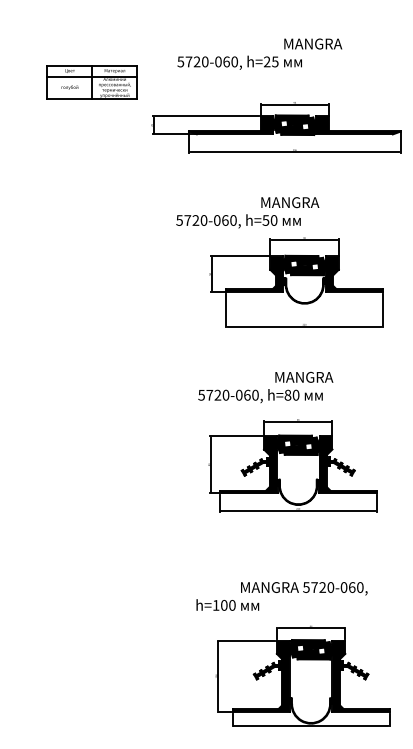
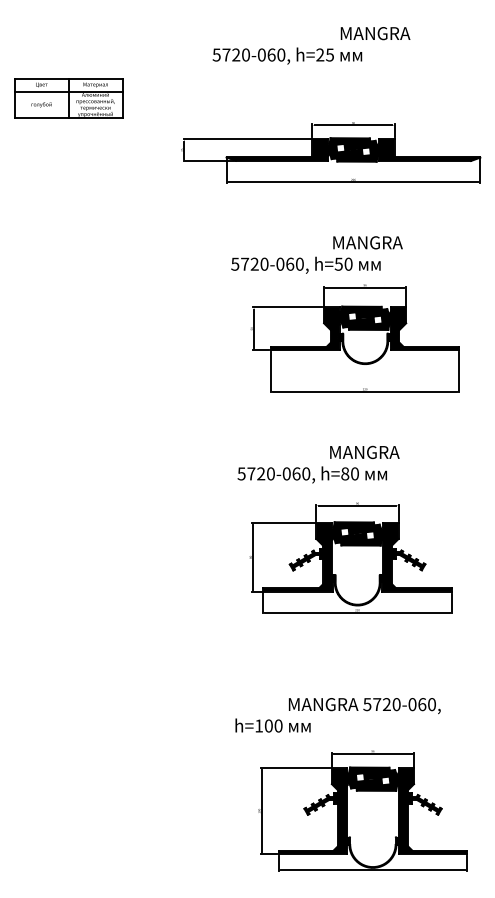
text: (259, 53) -> (311, 45), moved
part: (92, 82) -> (68, 98), moved
text: (247, 212) -> (316, 254), moved

